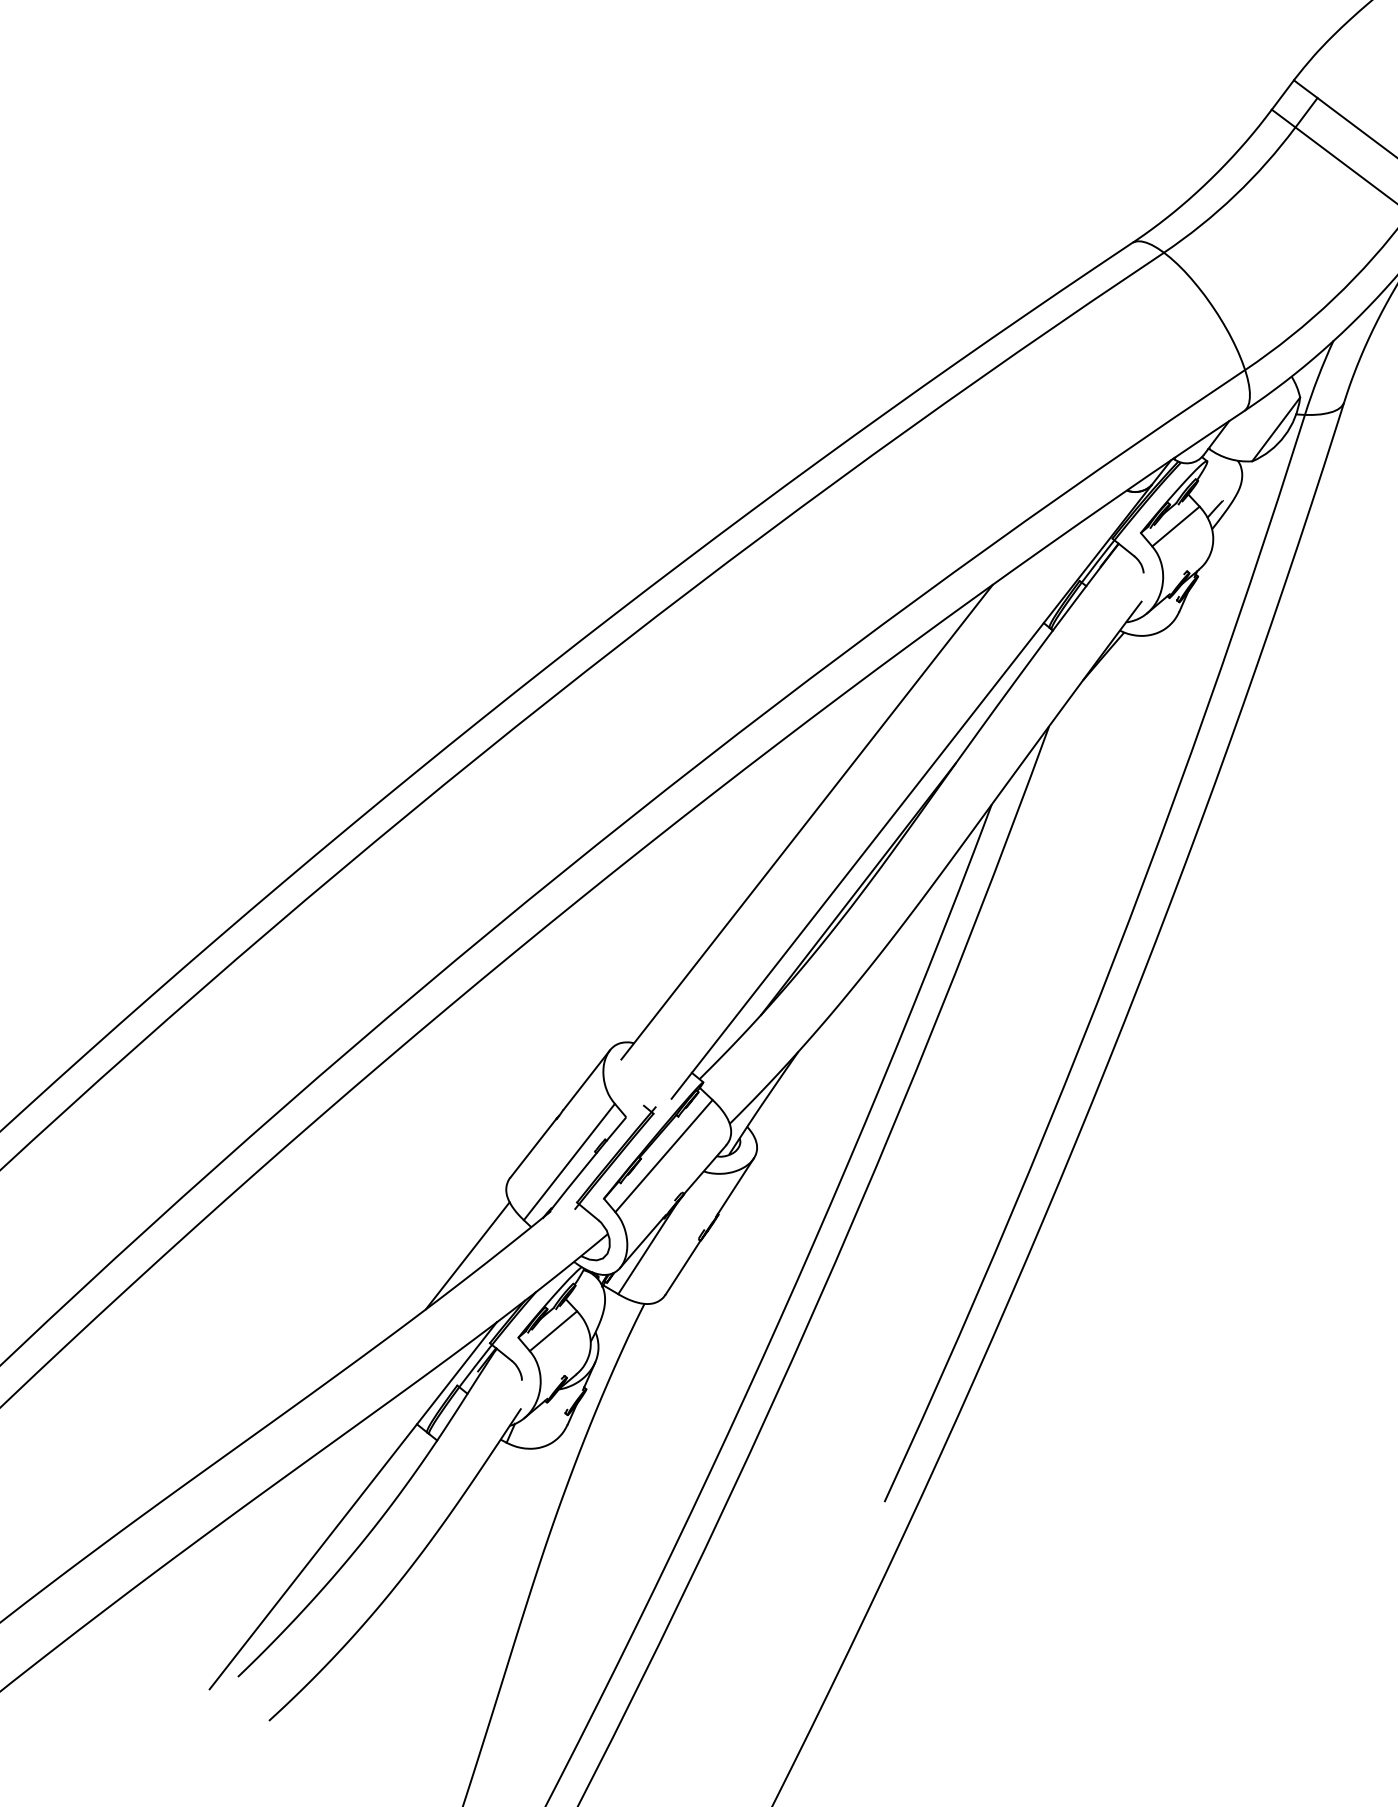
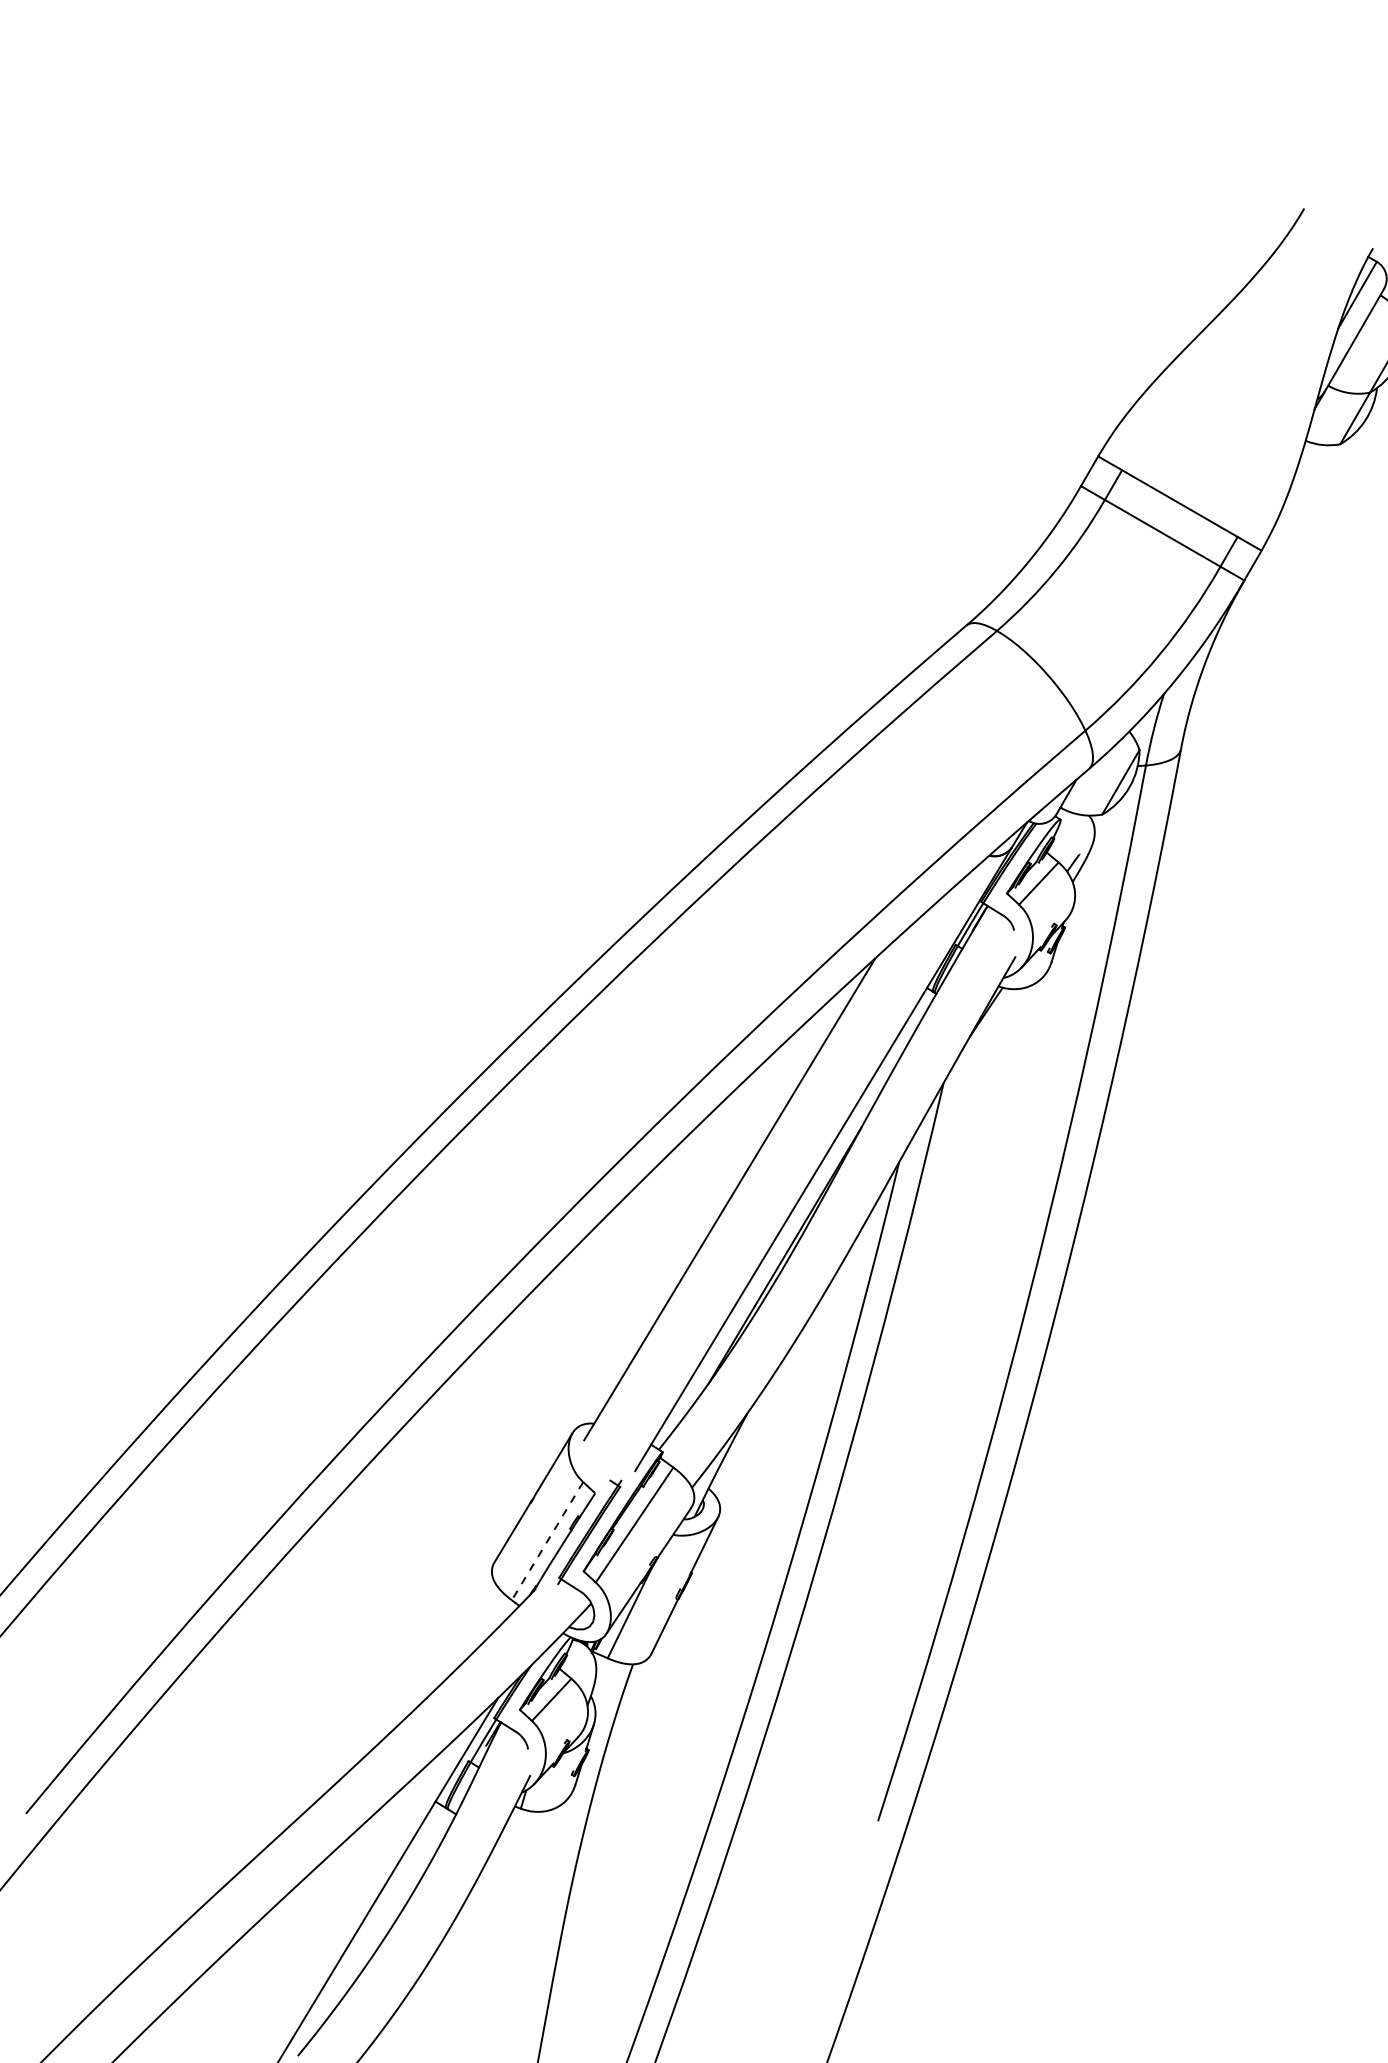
line: (569, 1162) -> (547, 1541), solid -> dashed
line: (467, 1255) -> (463, 1639), removed

